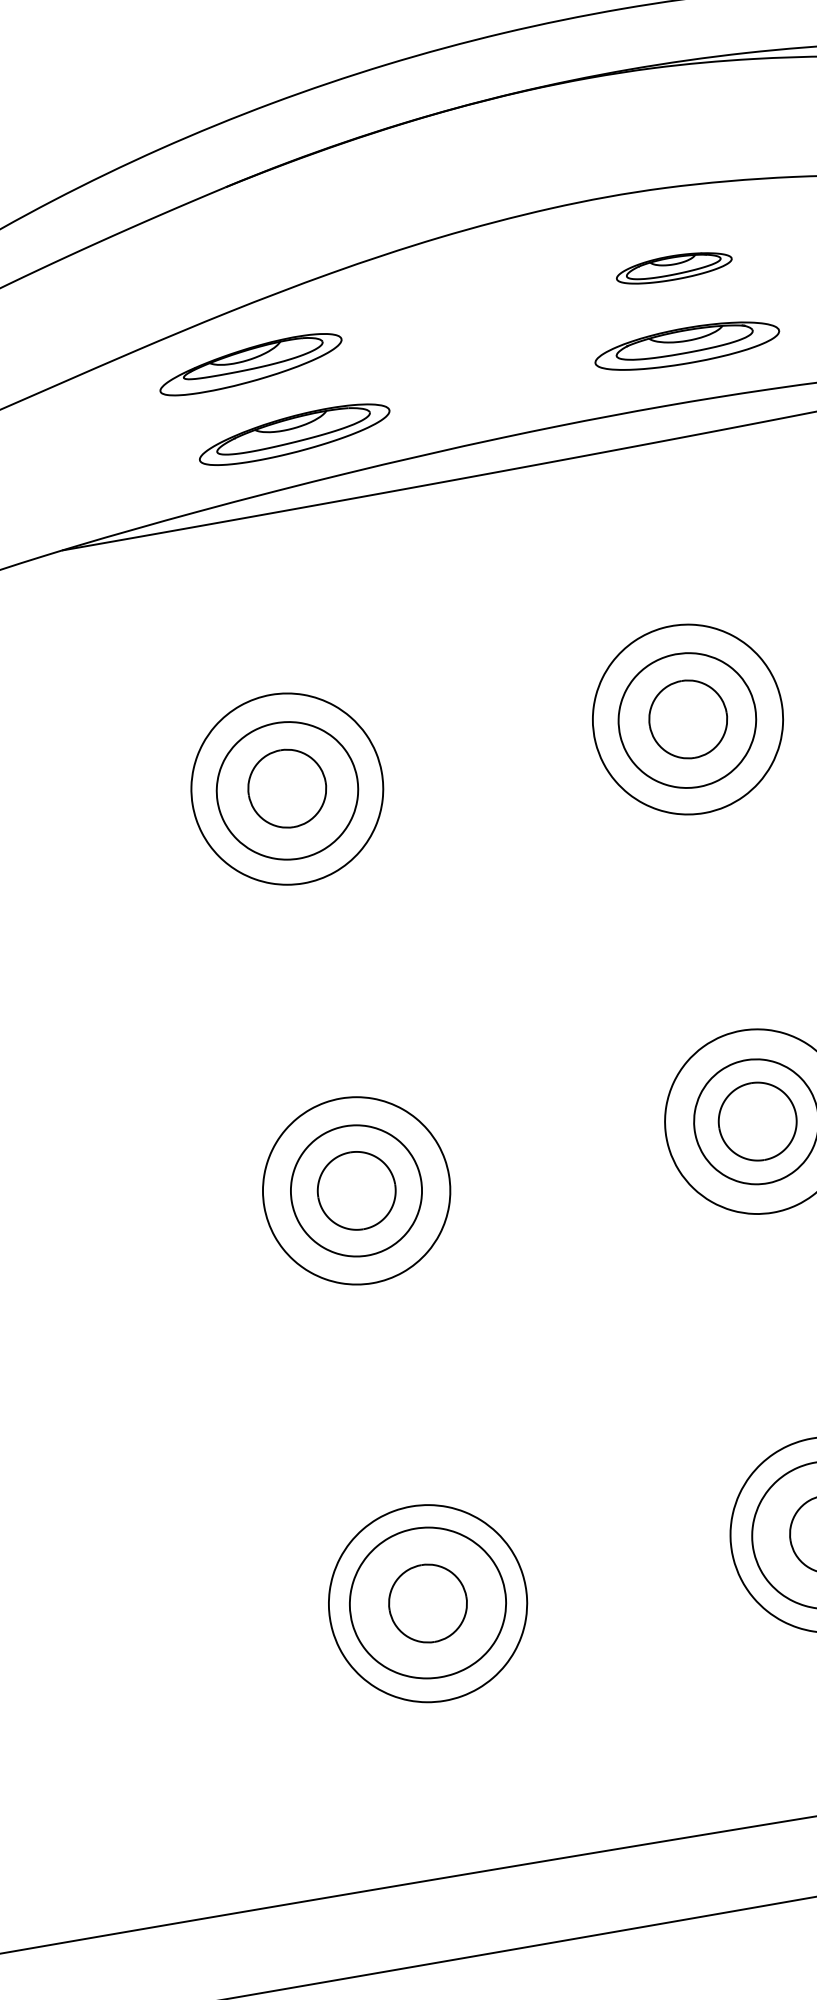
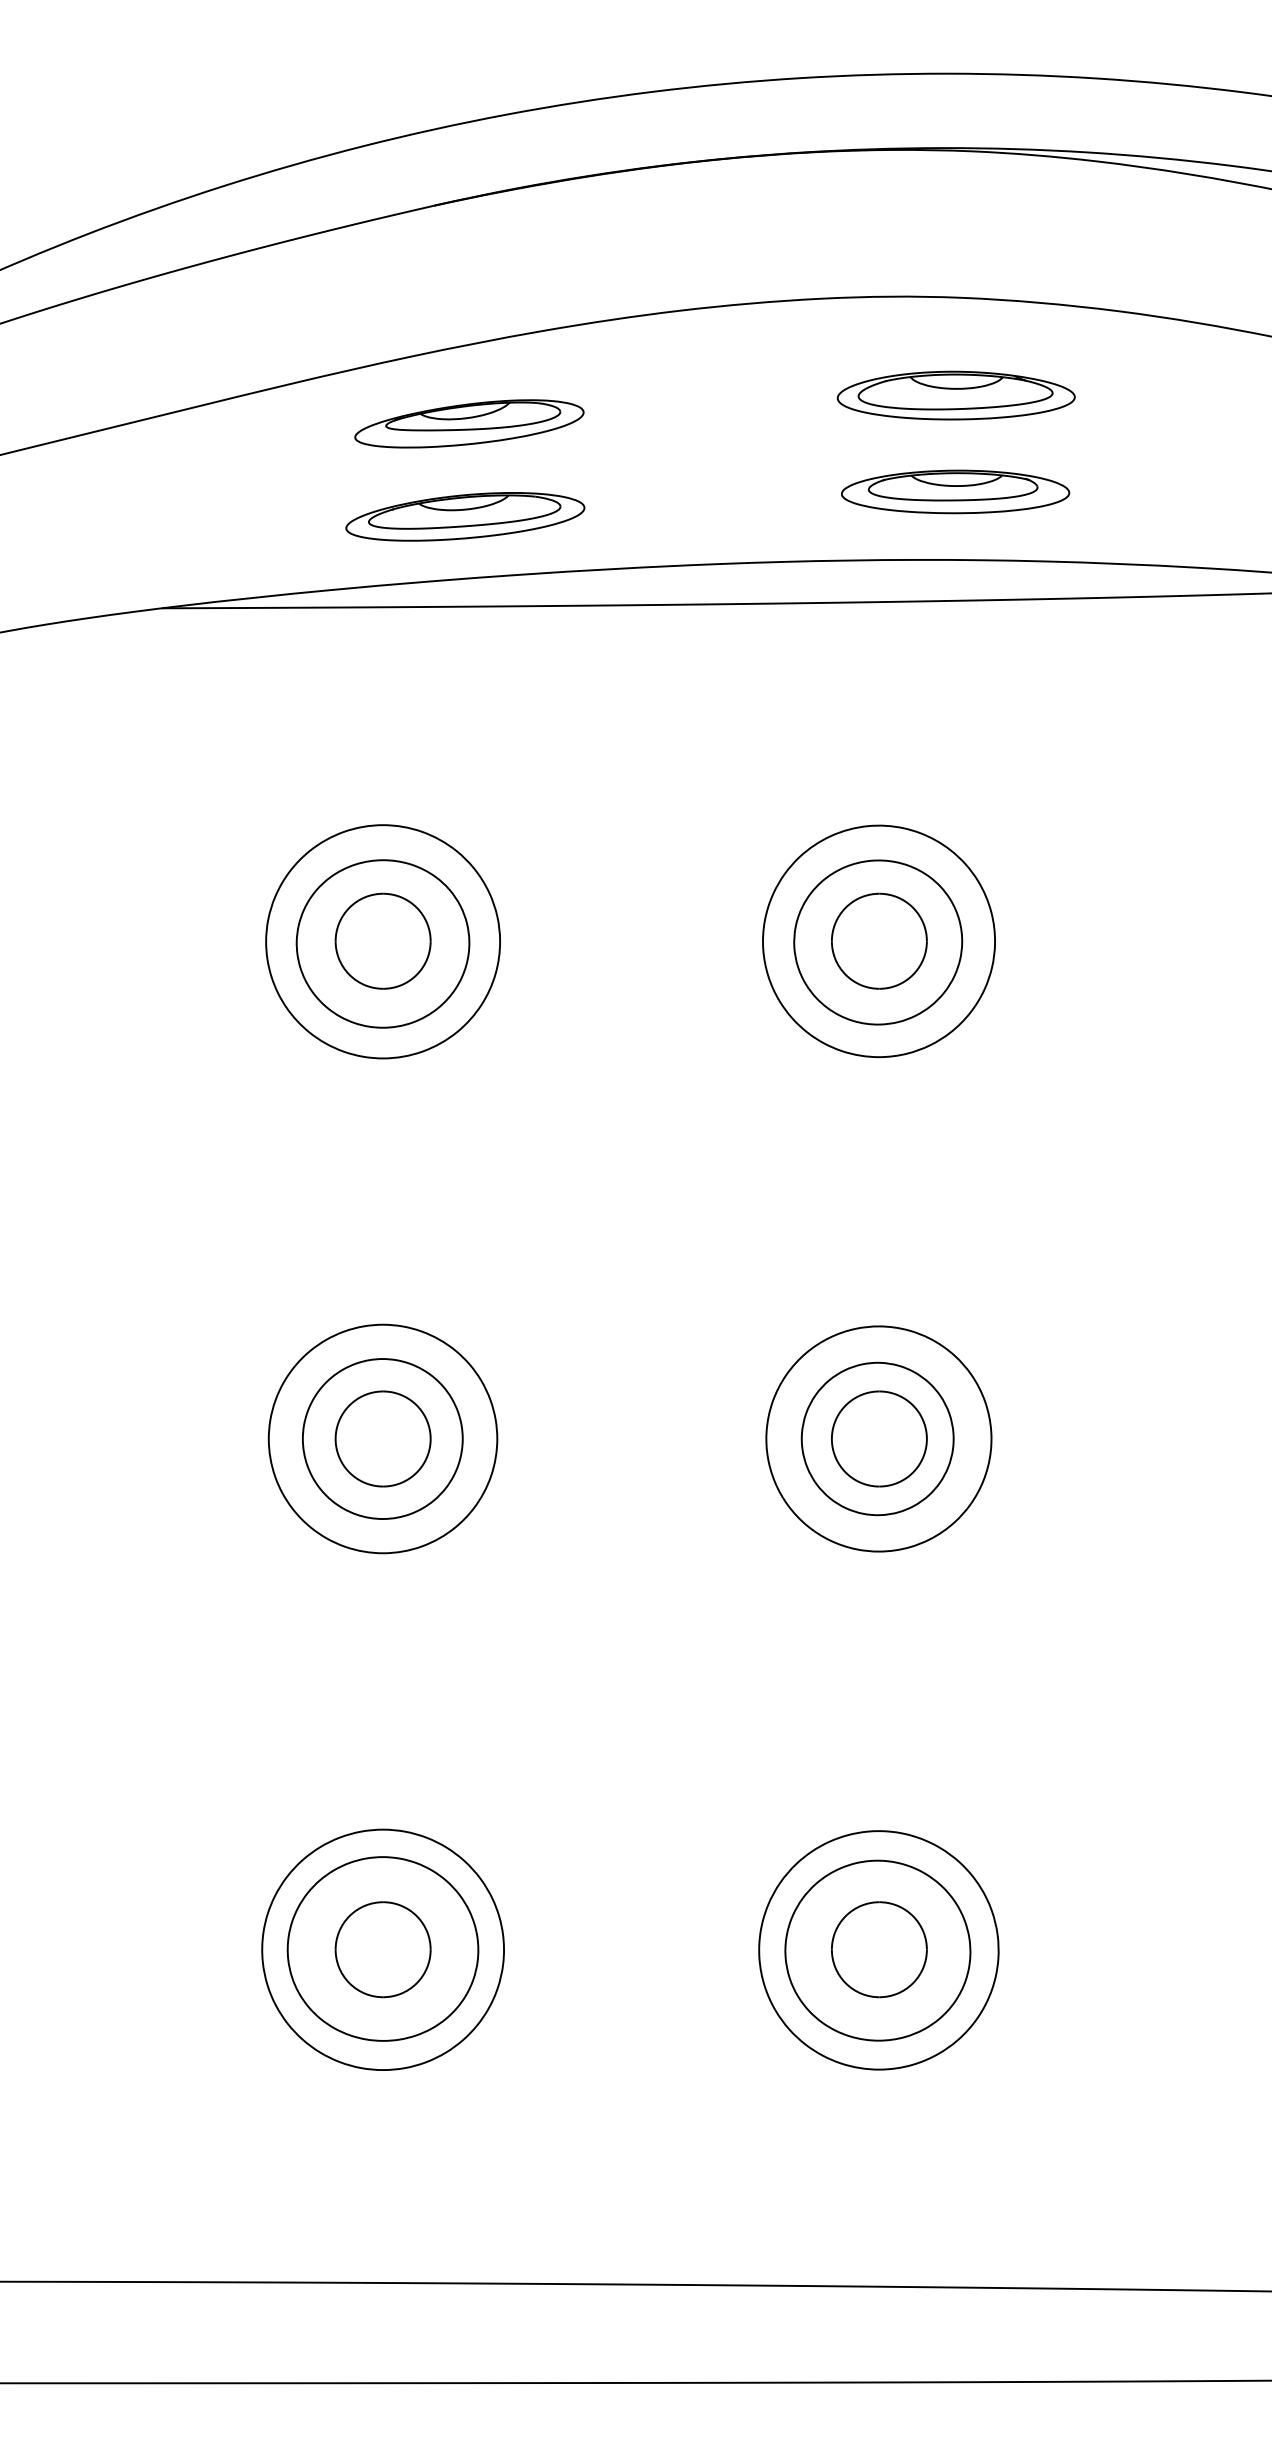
part: (673, 267) -> (955, 395), size x1.67
part: (250, 364) -> (469, 423), moved

